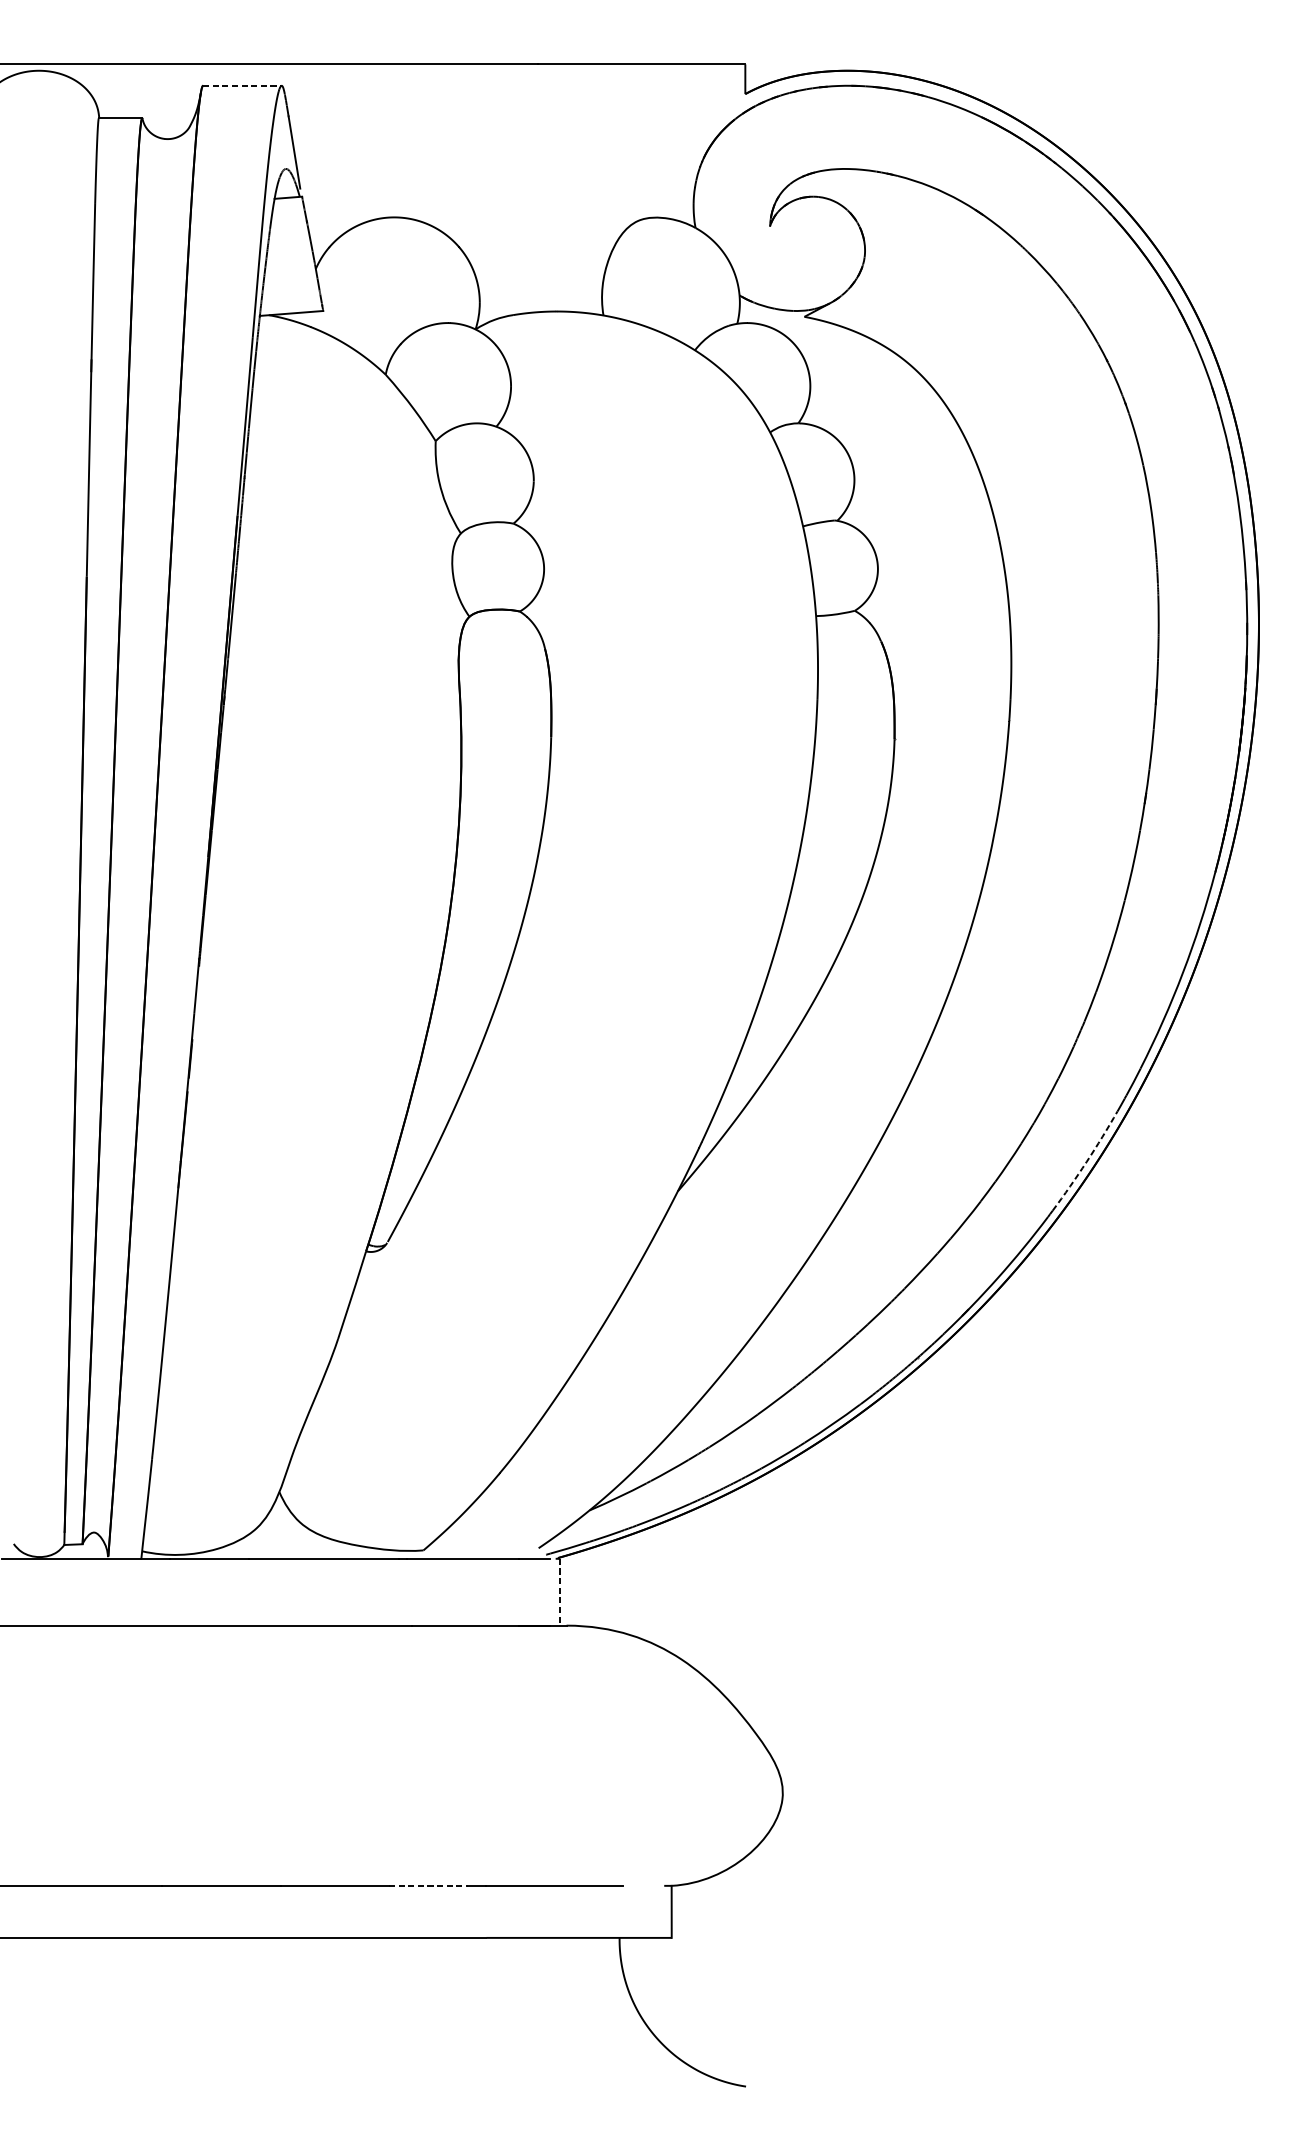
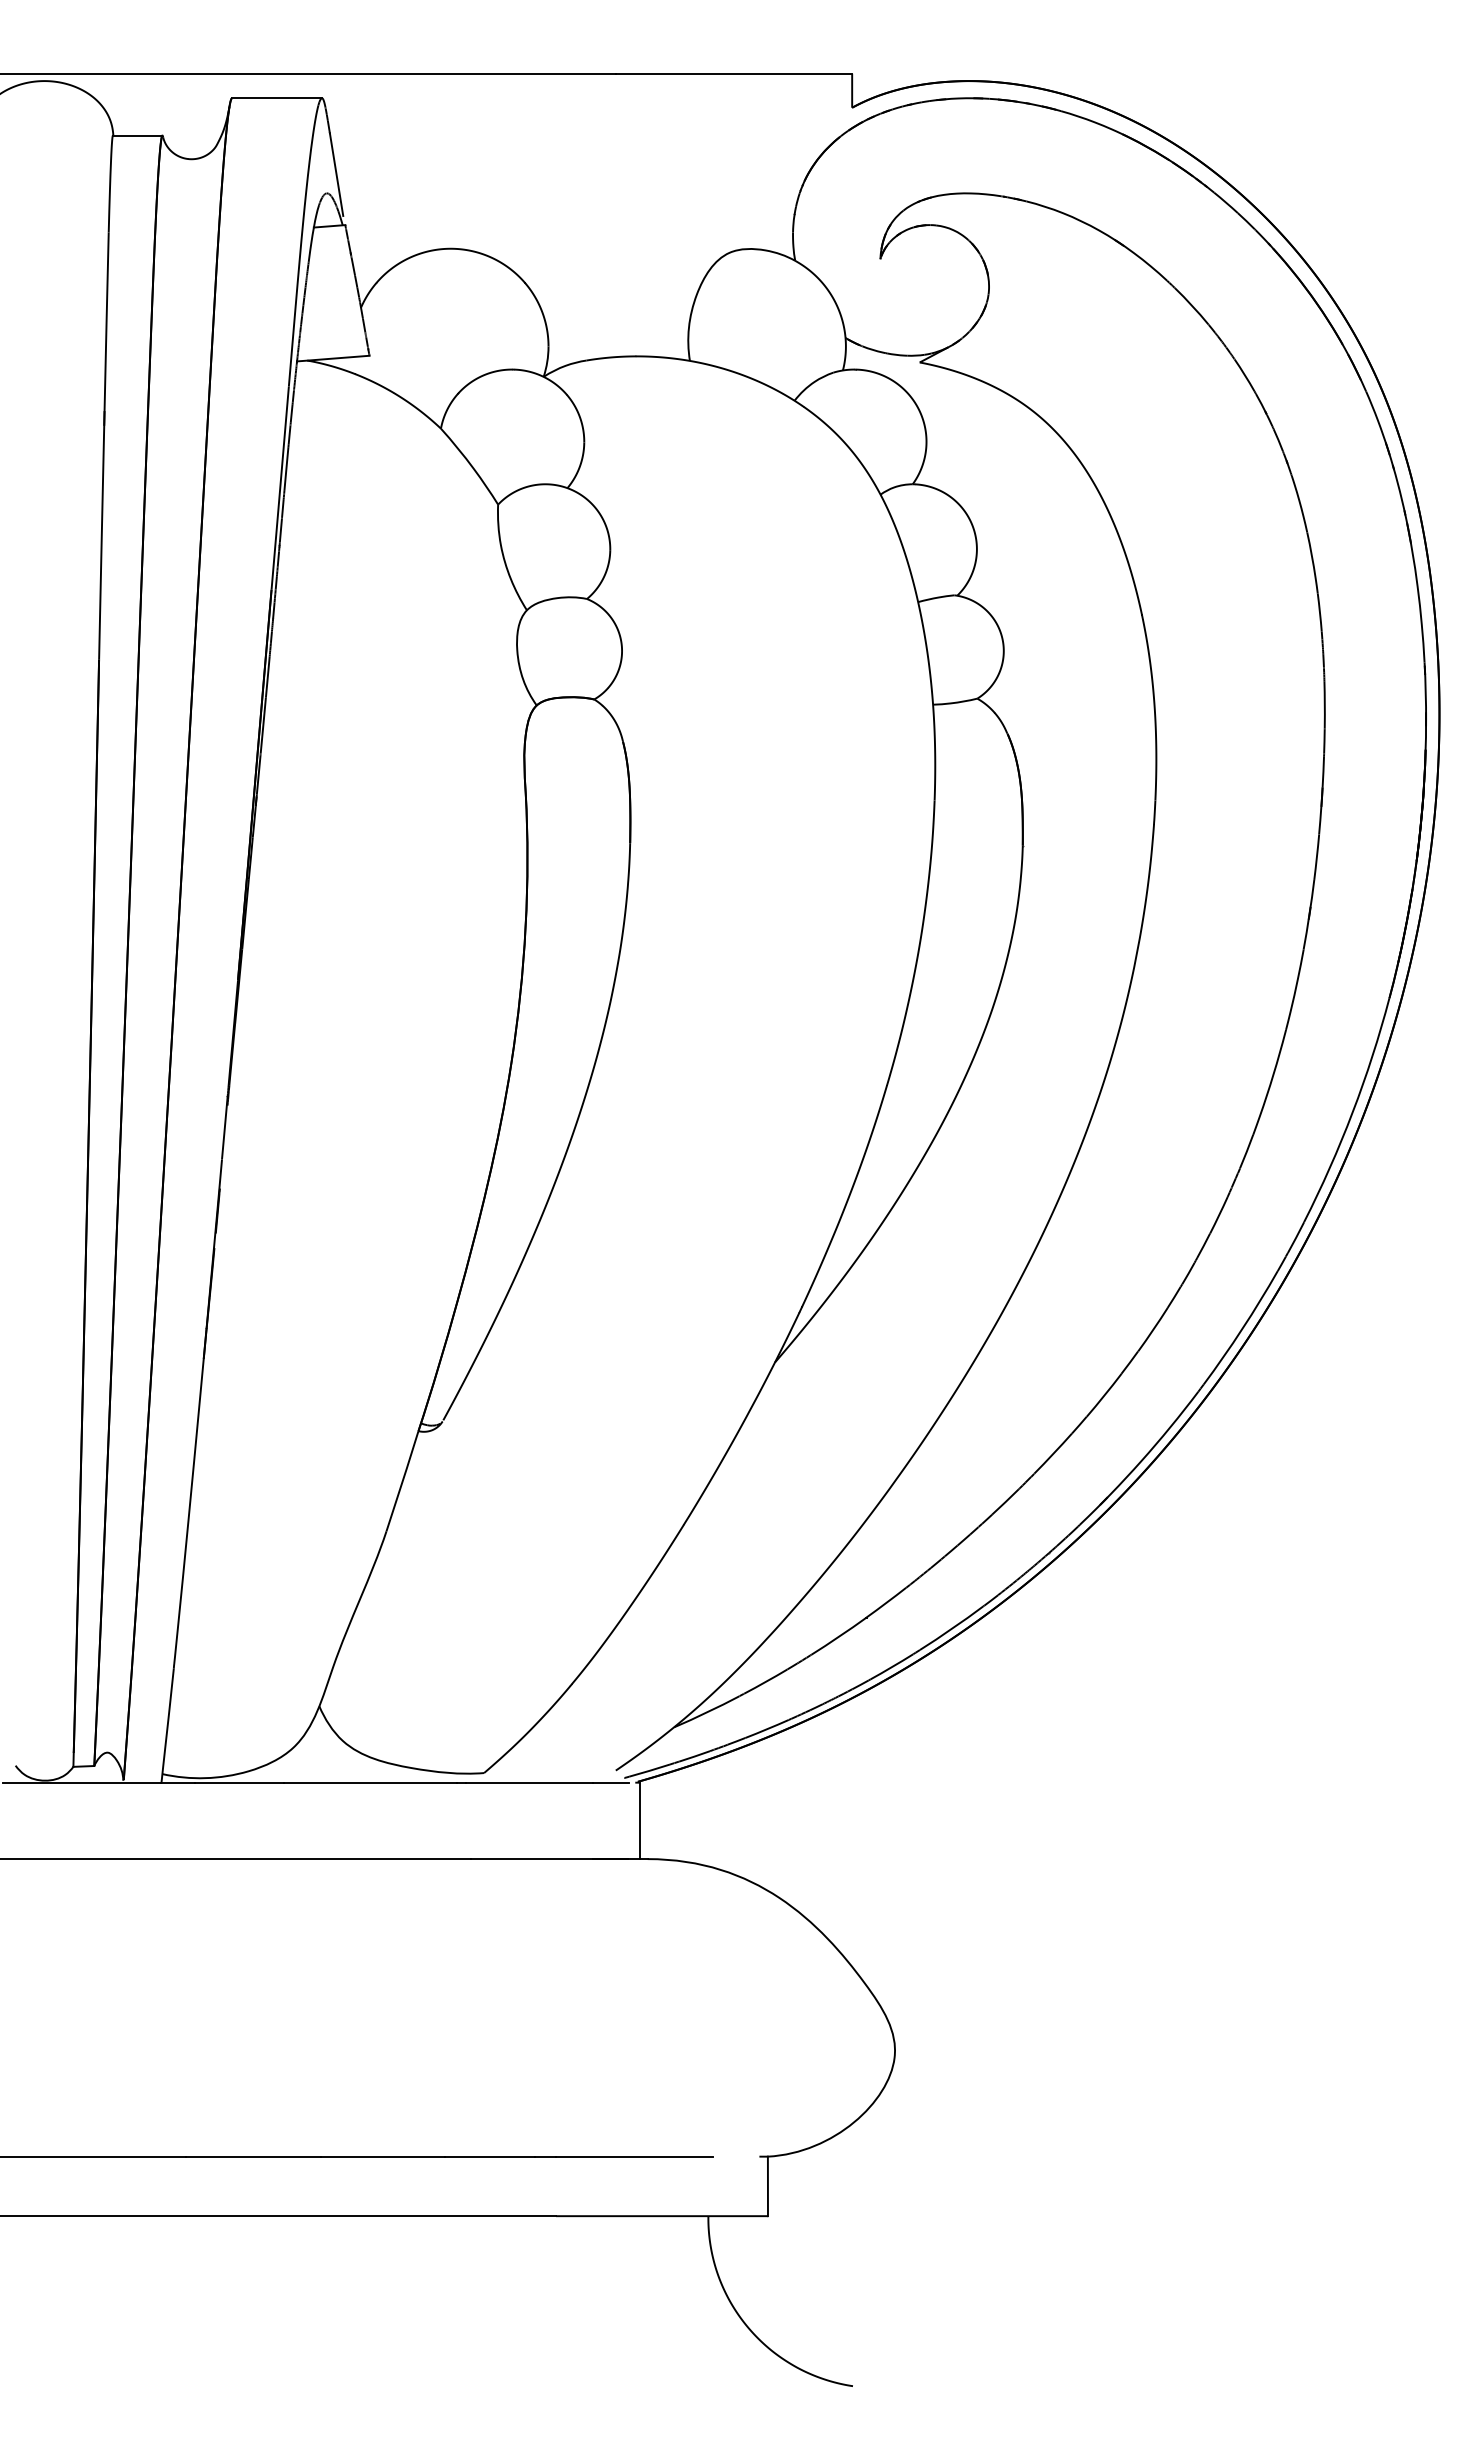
line: (242, 86) -> (277, 98), dashed -> solid
arc: (1086, 1161) -> (1242, 1328), dashed -> solid
line: (560, 1592) -> (640, 1821), dashed -> solid
line: (429, 1885) -> (490, 2156), dashed -> solid

